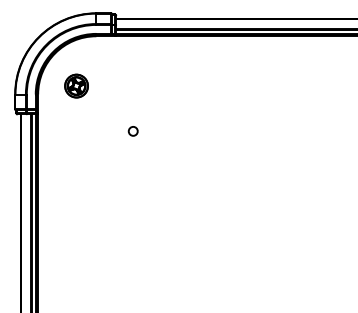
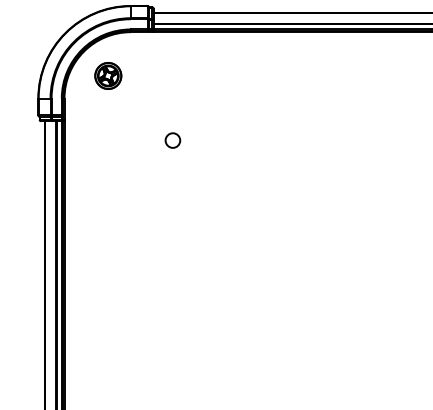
part: (76, 85) -> (108, 75), moved
circle: (132, 131) -> (172, 140), size x1.43

